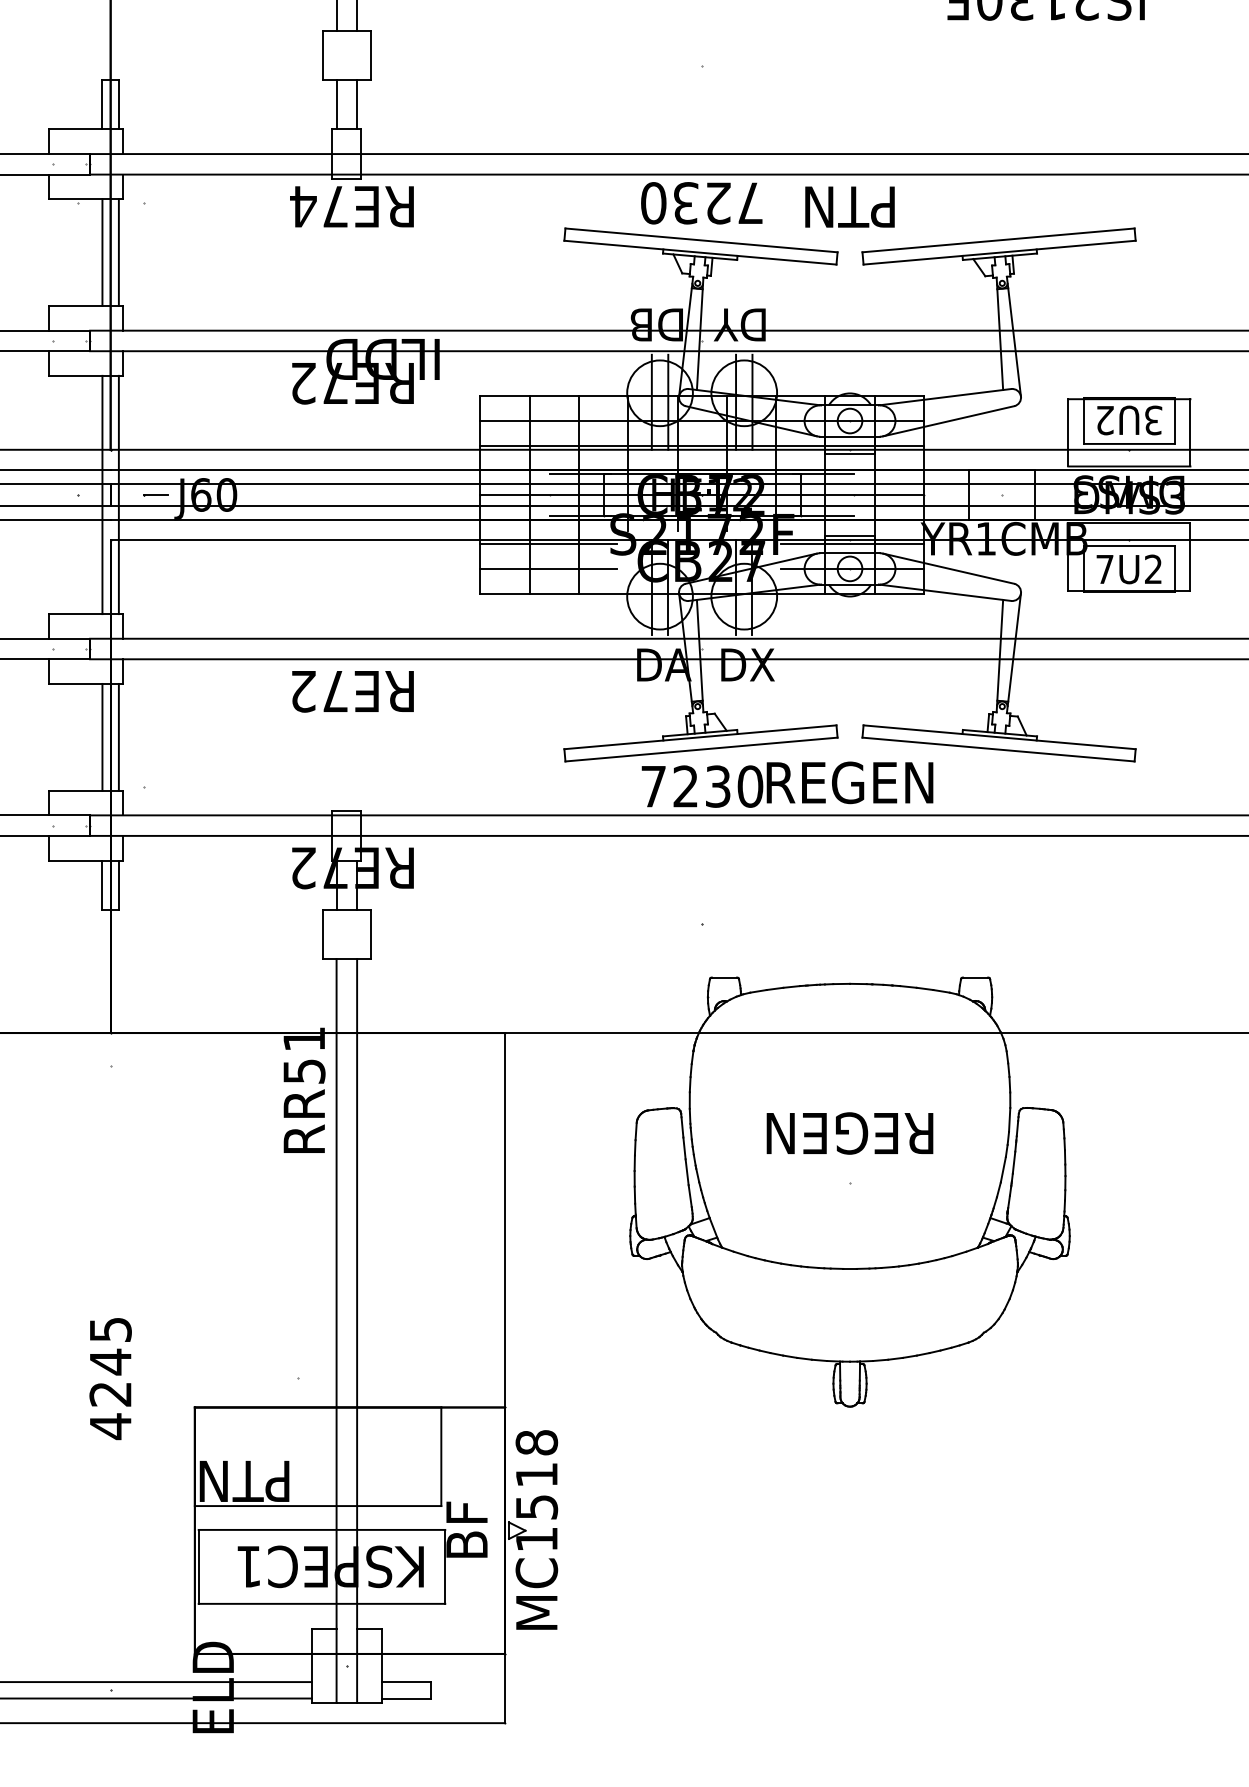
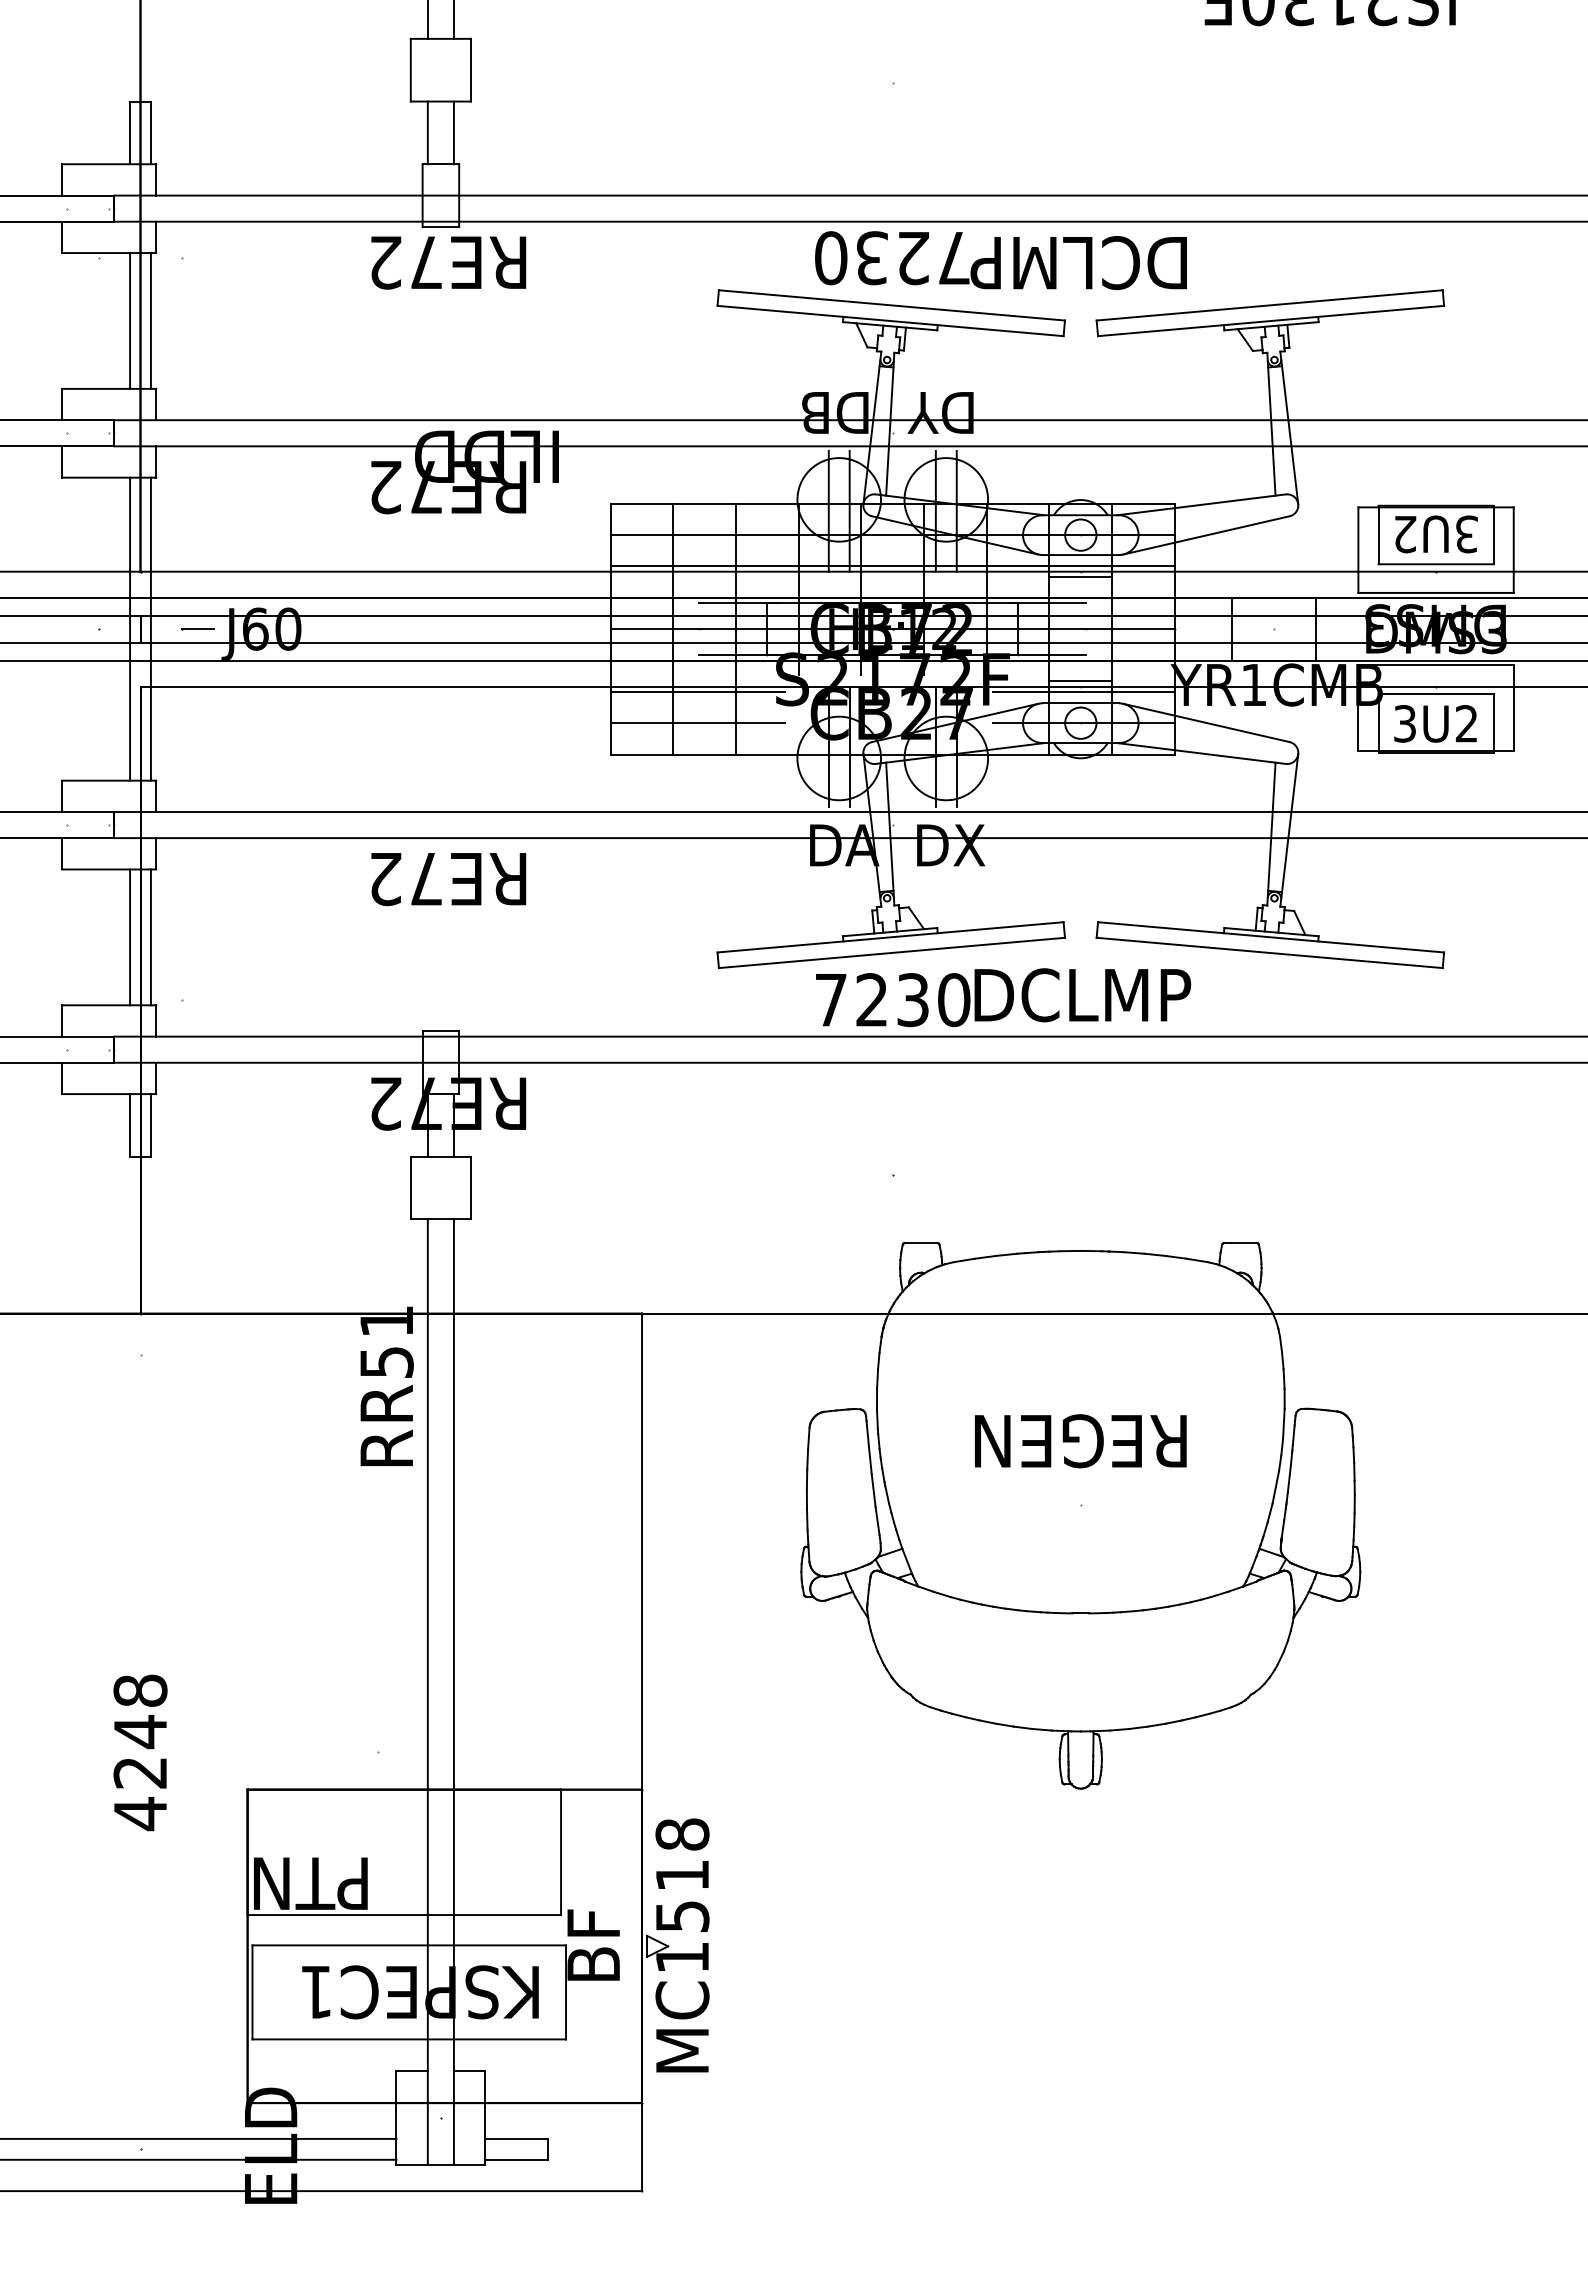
text: (303, 206) -> (385, 262), RE74 -> RE72
text: (848, 207) -> (1078, 263), PTN -> DCLMP
text: (1104, 569) -> (1404, 723), 7U2 -> 3U2
text: (851, 783) -> (1082, 995), REGEN -> DCLMP
text: (110, 1329) -> (140, 1690), 4245 -> 4248

